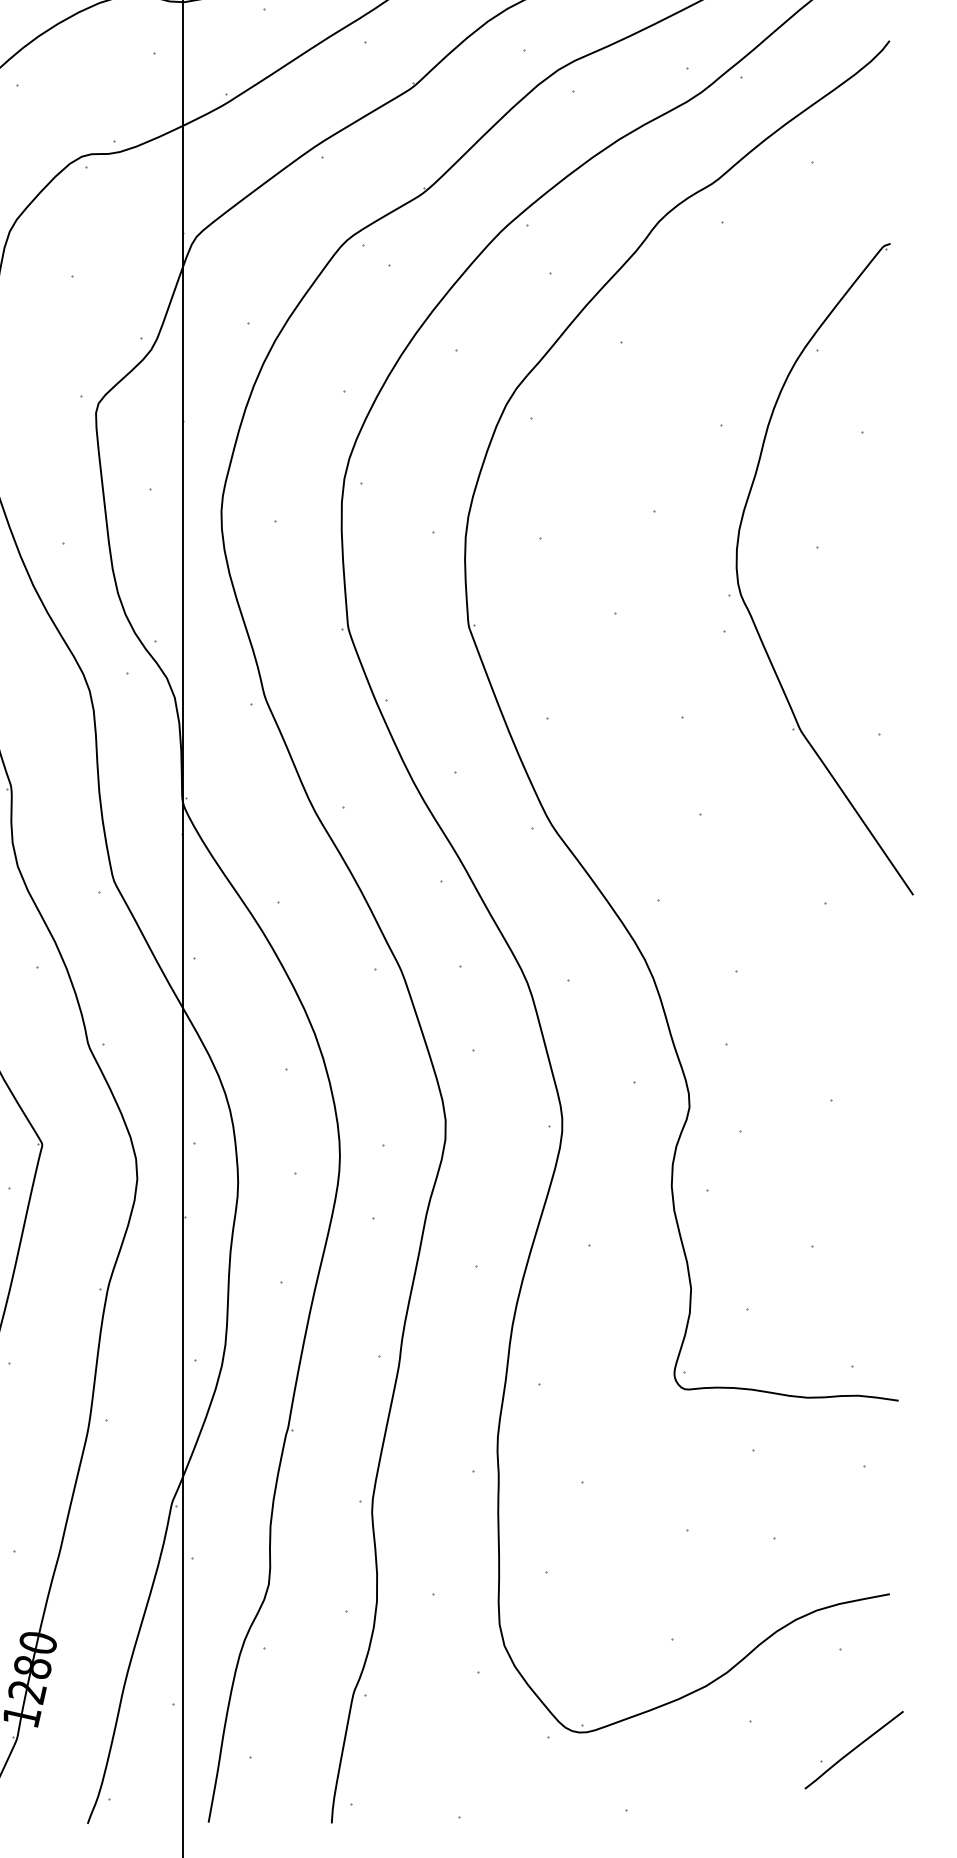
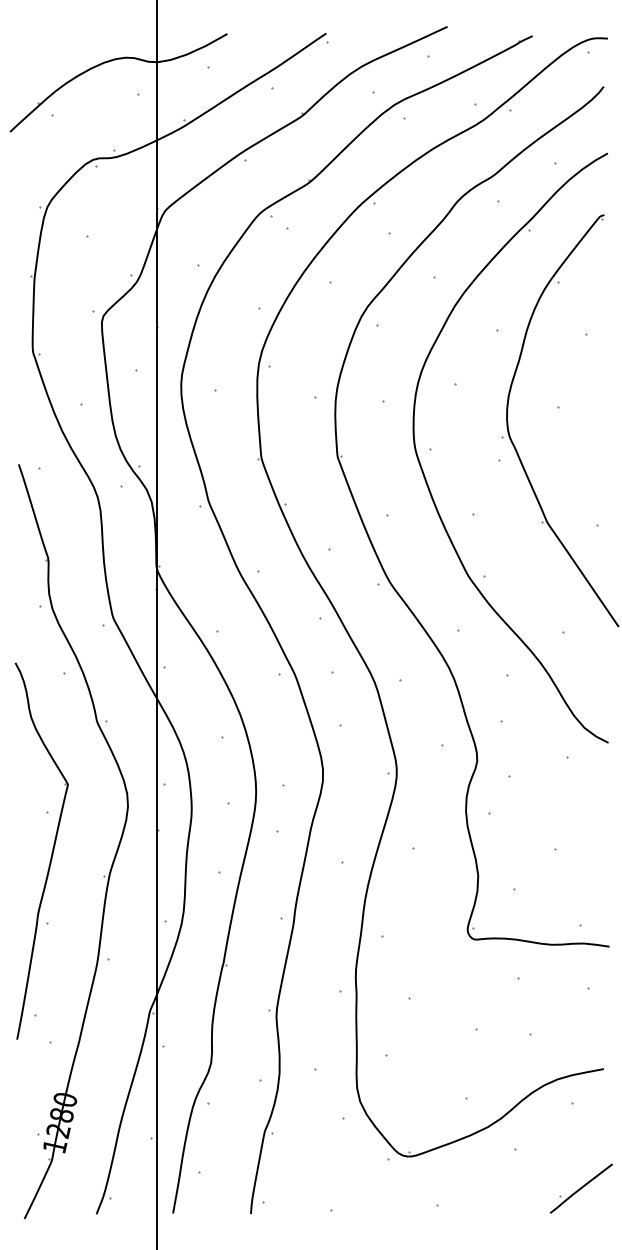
part: (610, 665) -> (427, 481), added
part: (852, 1749) -> (580, 1188), moved

